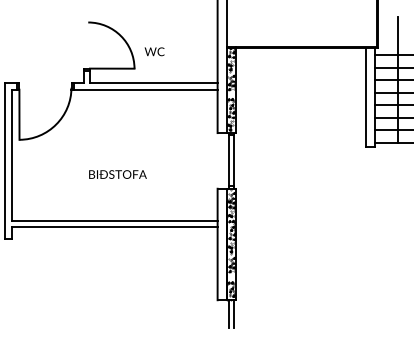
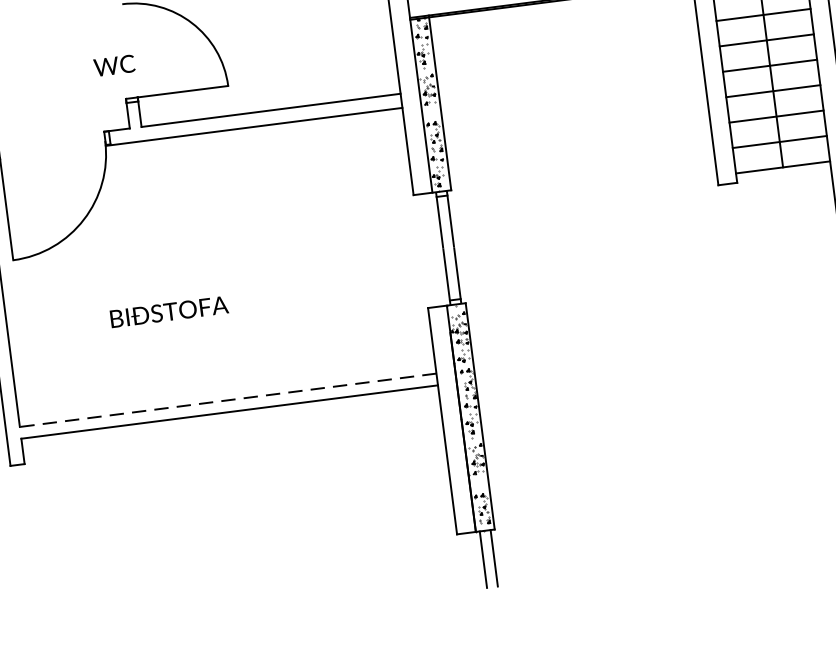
text: (154, 51) -> (114, 65), moved
text: (117, 174) -> (168, 311), moved
line: (114, 221) -> (227, 401), solid -> dashed

